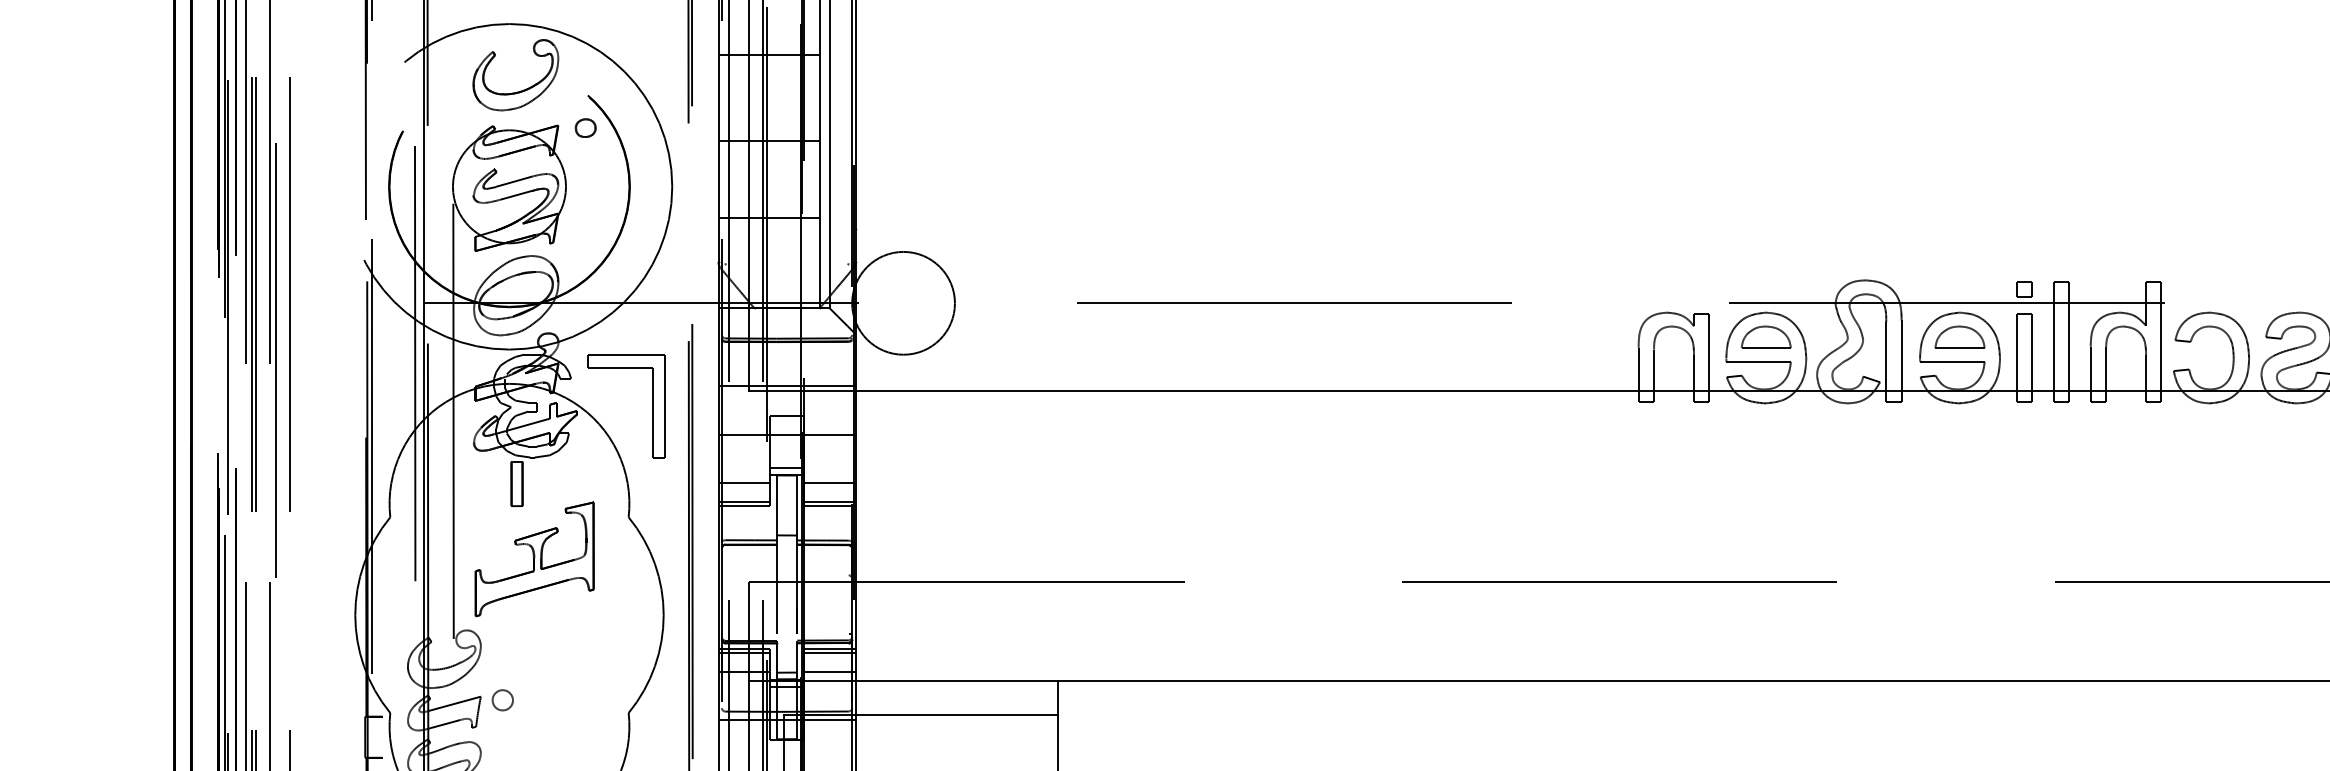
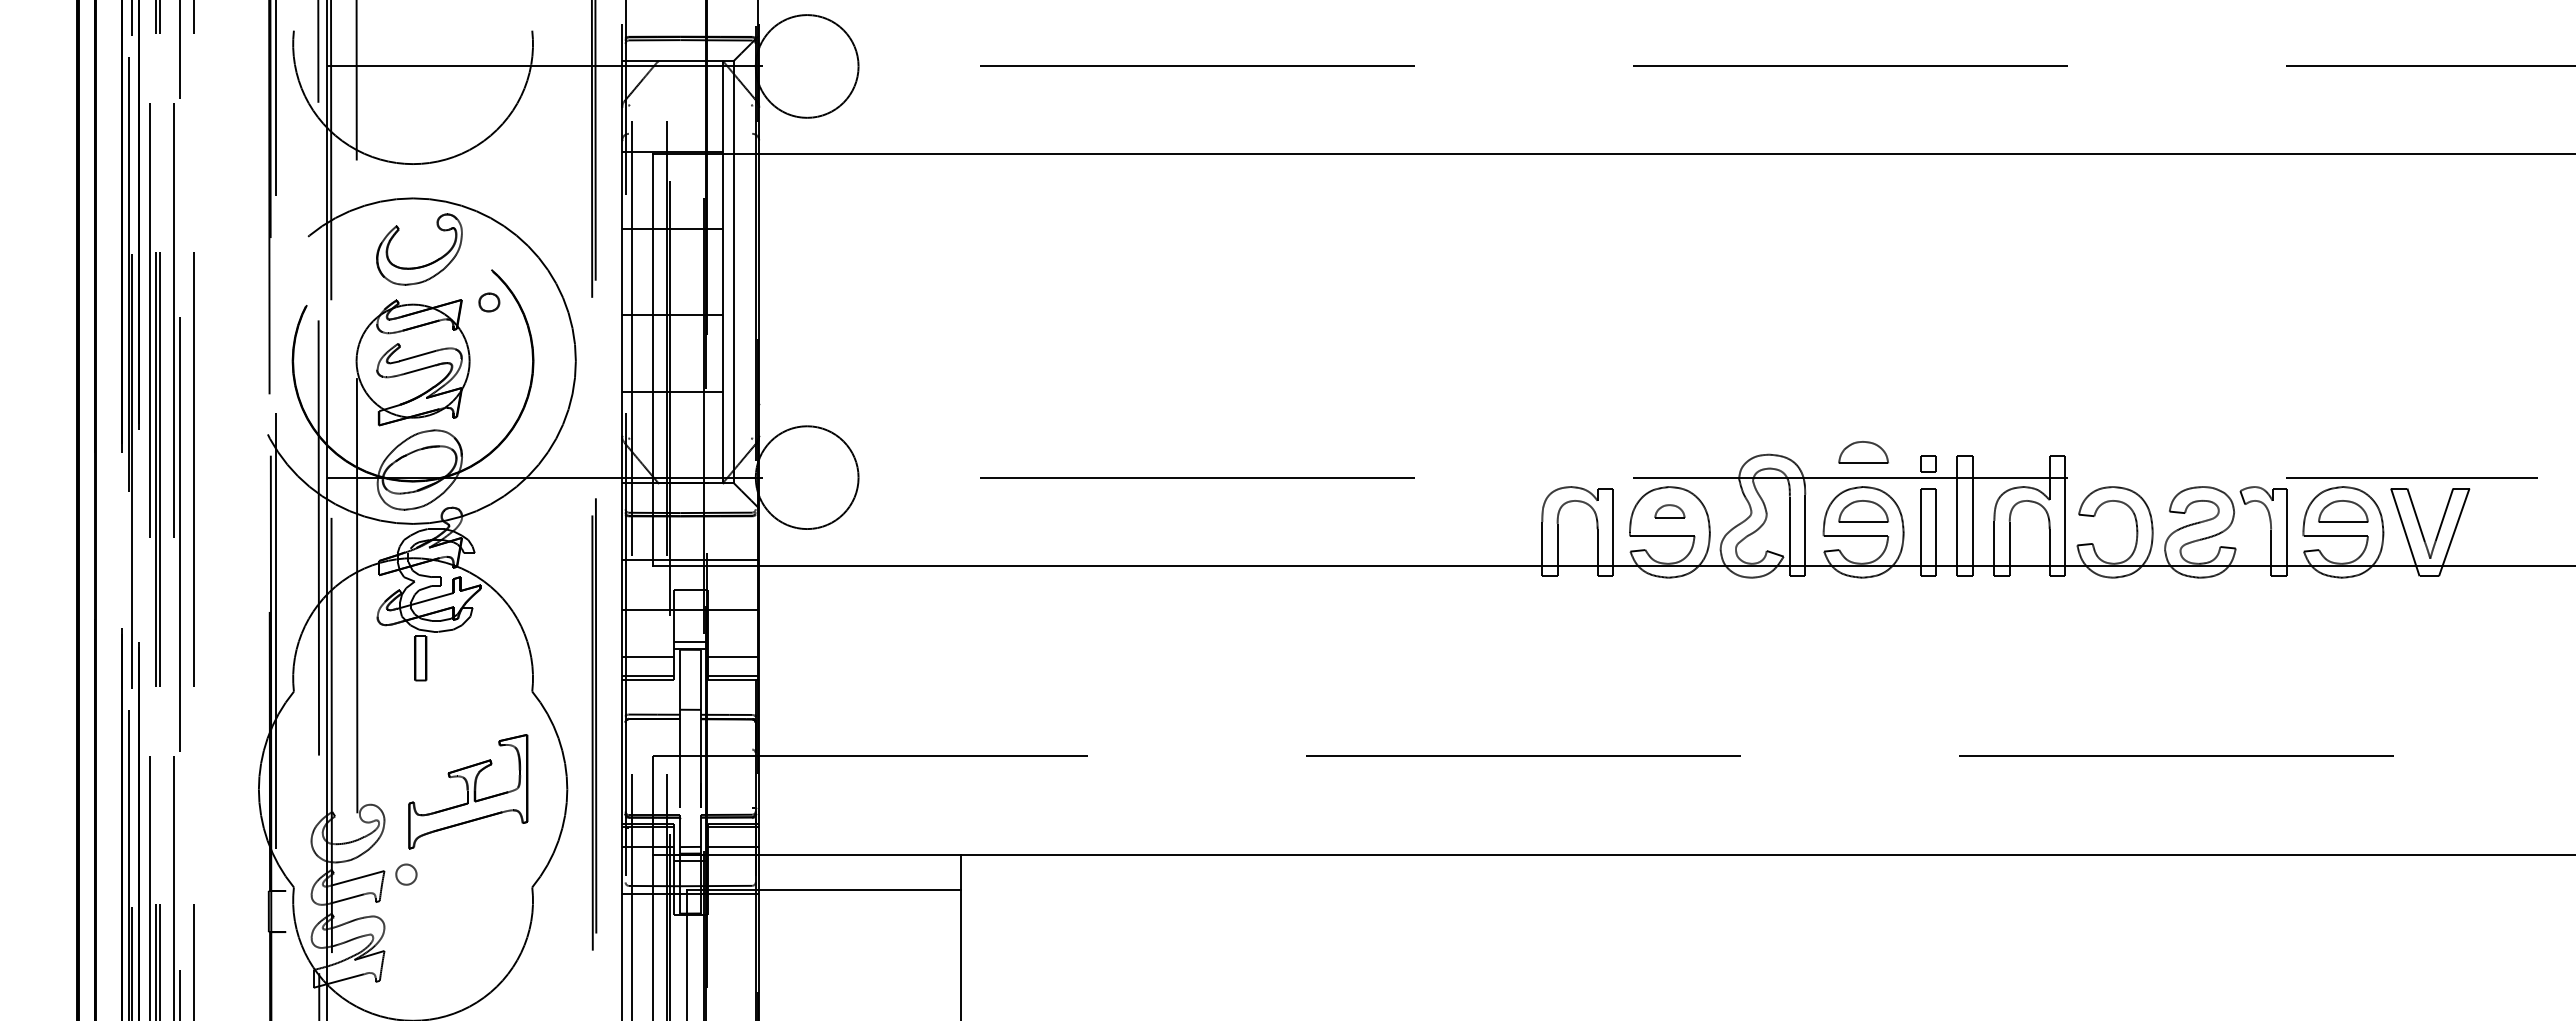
part: (1959, 278) -> (1863, 452), added
part: (1765, 337) -> (1669, 511), size x0.6
part: (651, 406) -> (555, 580), removed
part: (534, 559) -> (468, 791), moved

